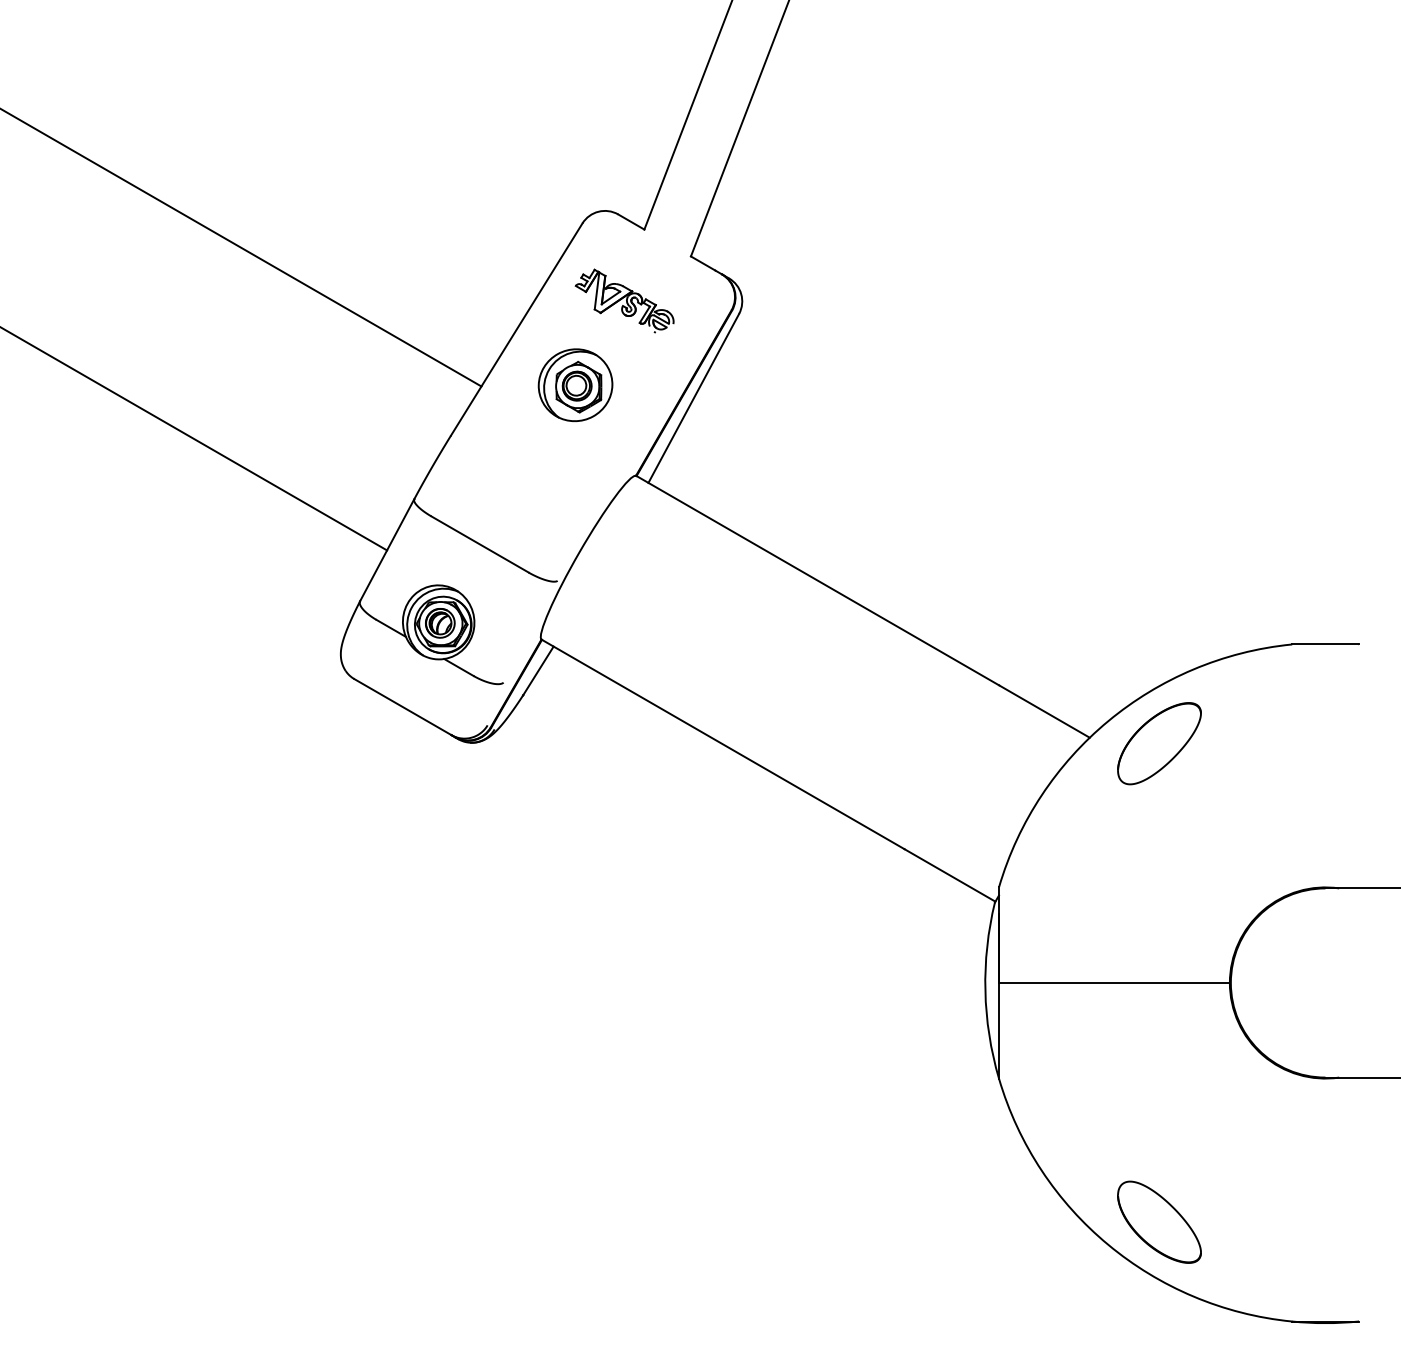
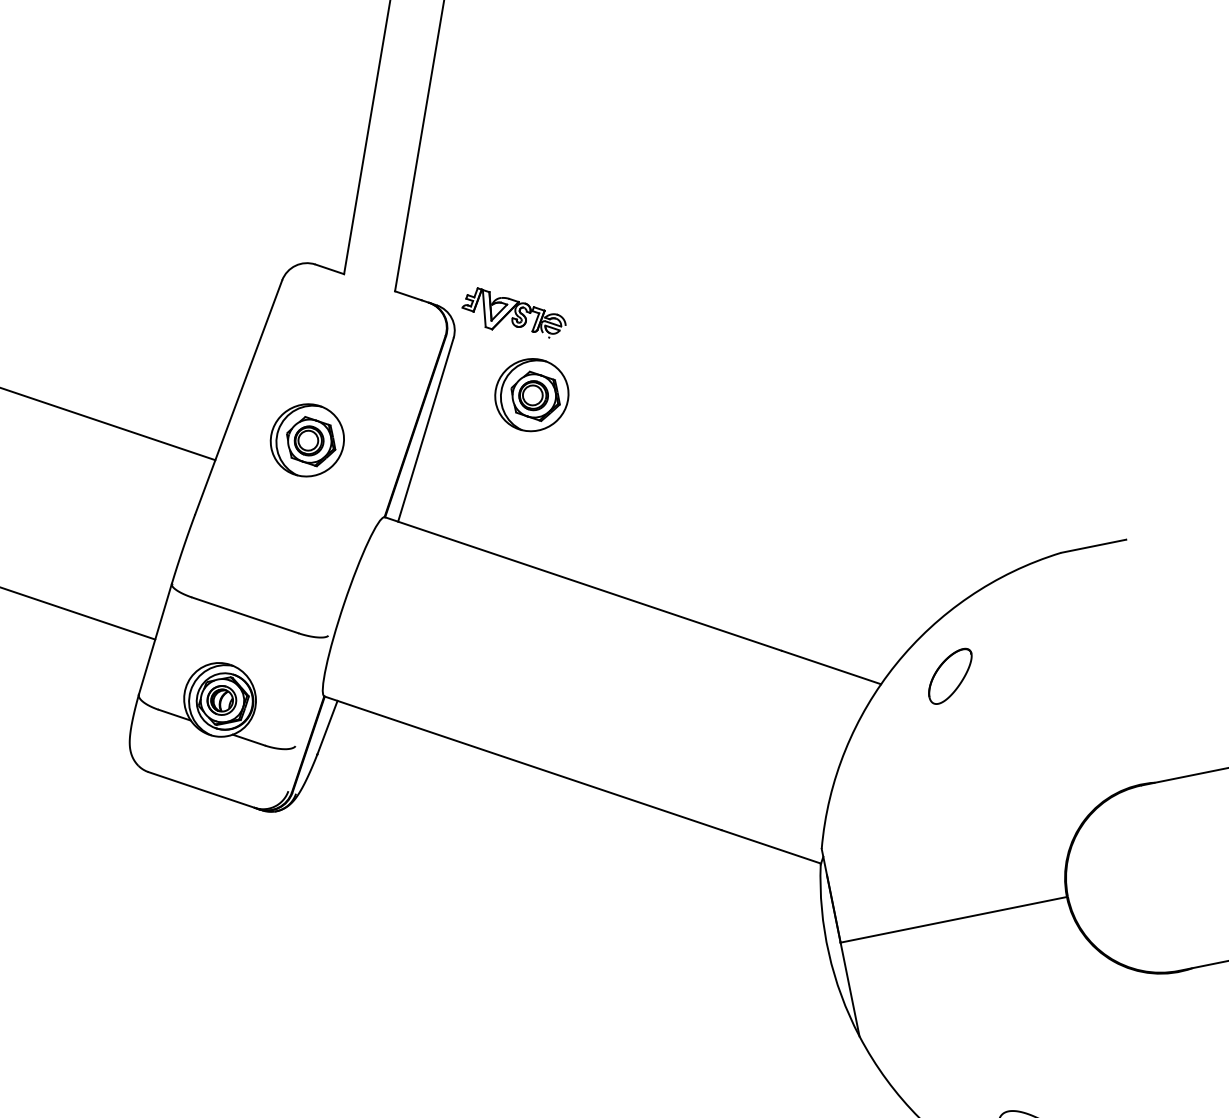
part: (624, 300) -> (513, 312), moved
part: (804, 385) -> (531, 395), added
part: (1159, 743) -> (950, 676), size x0.6

